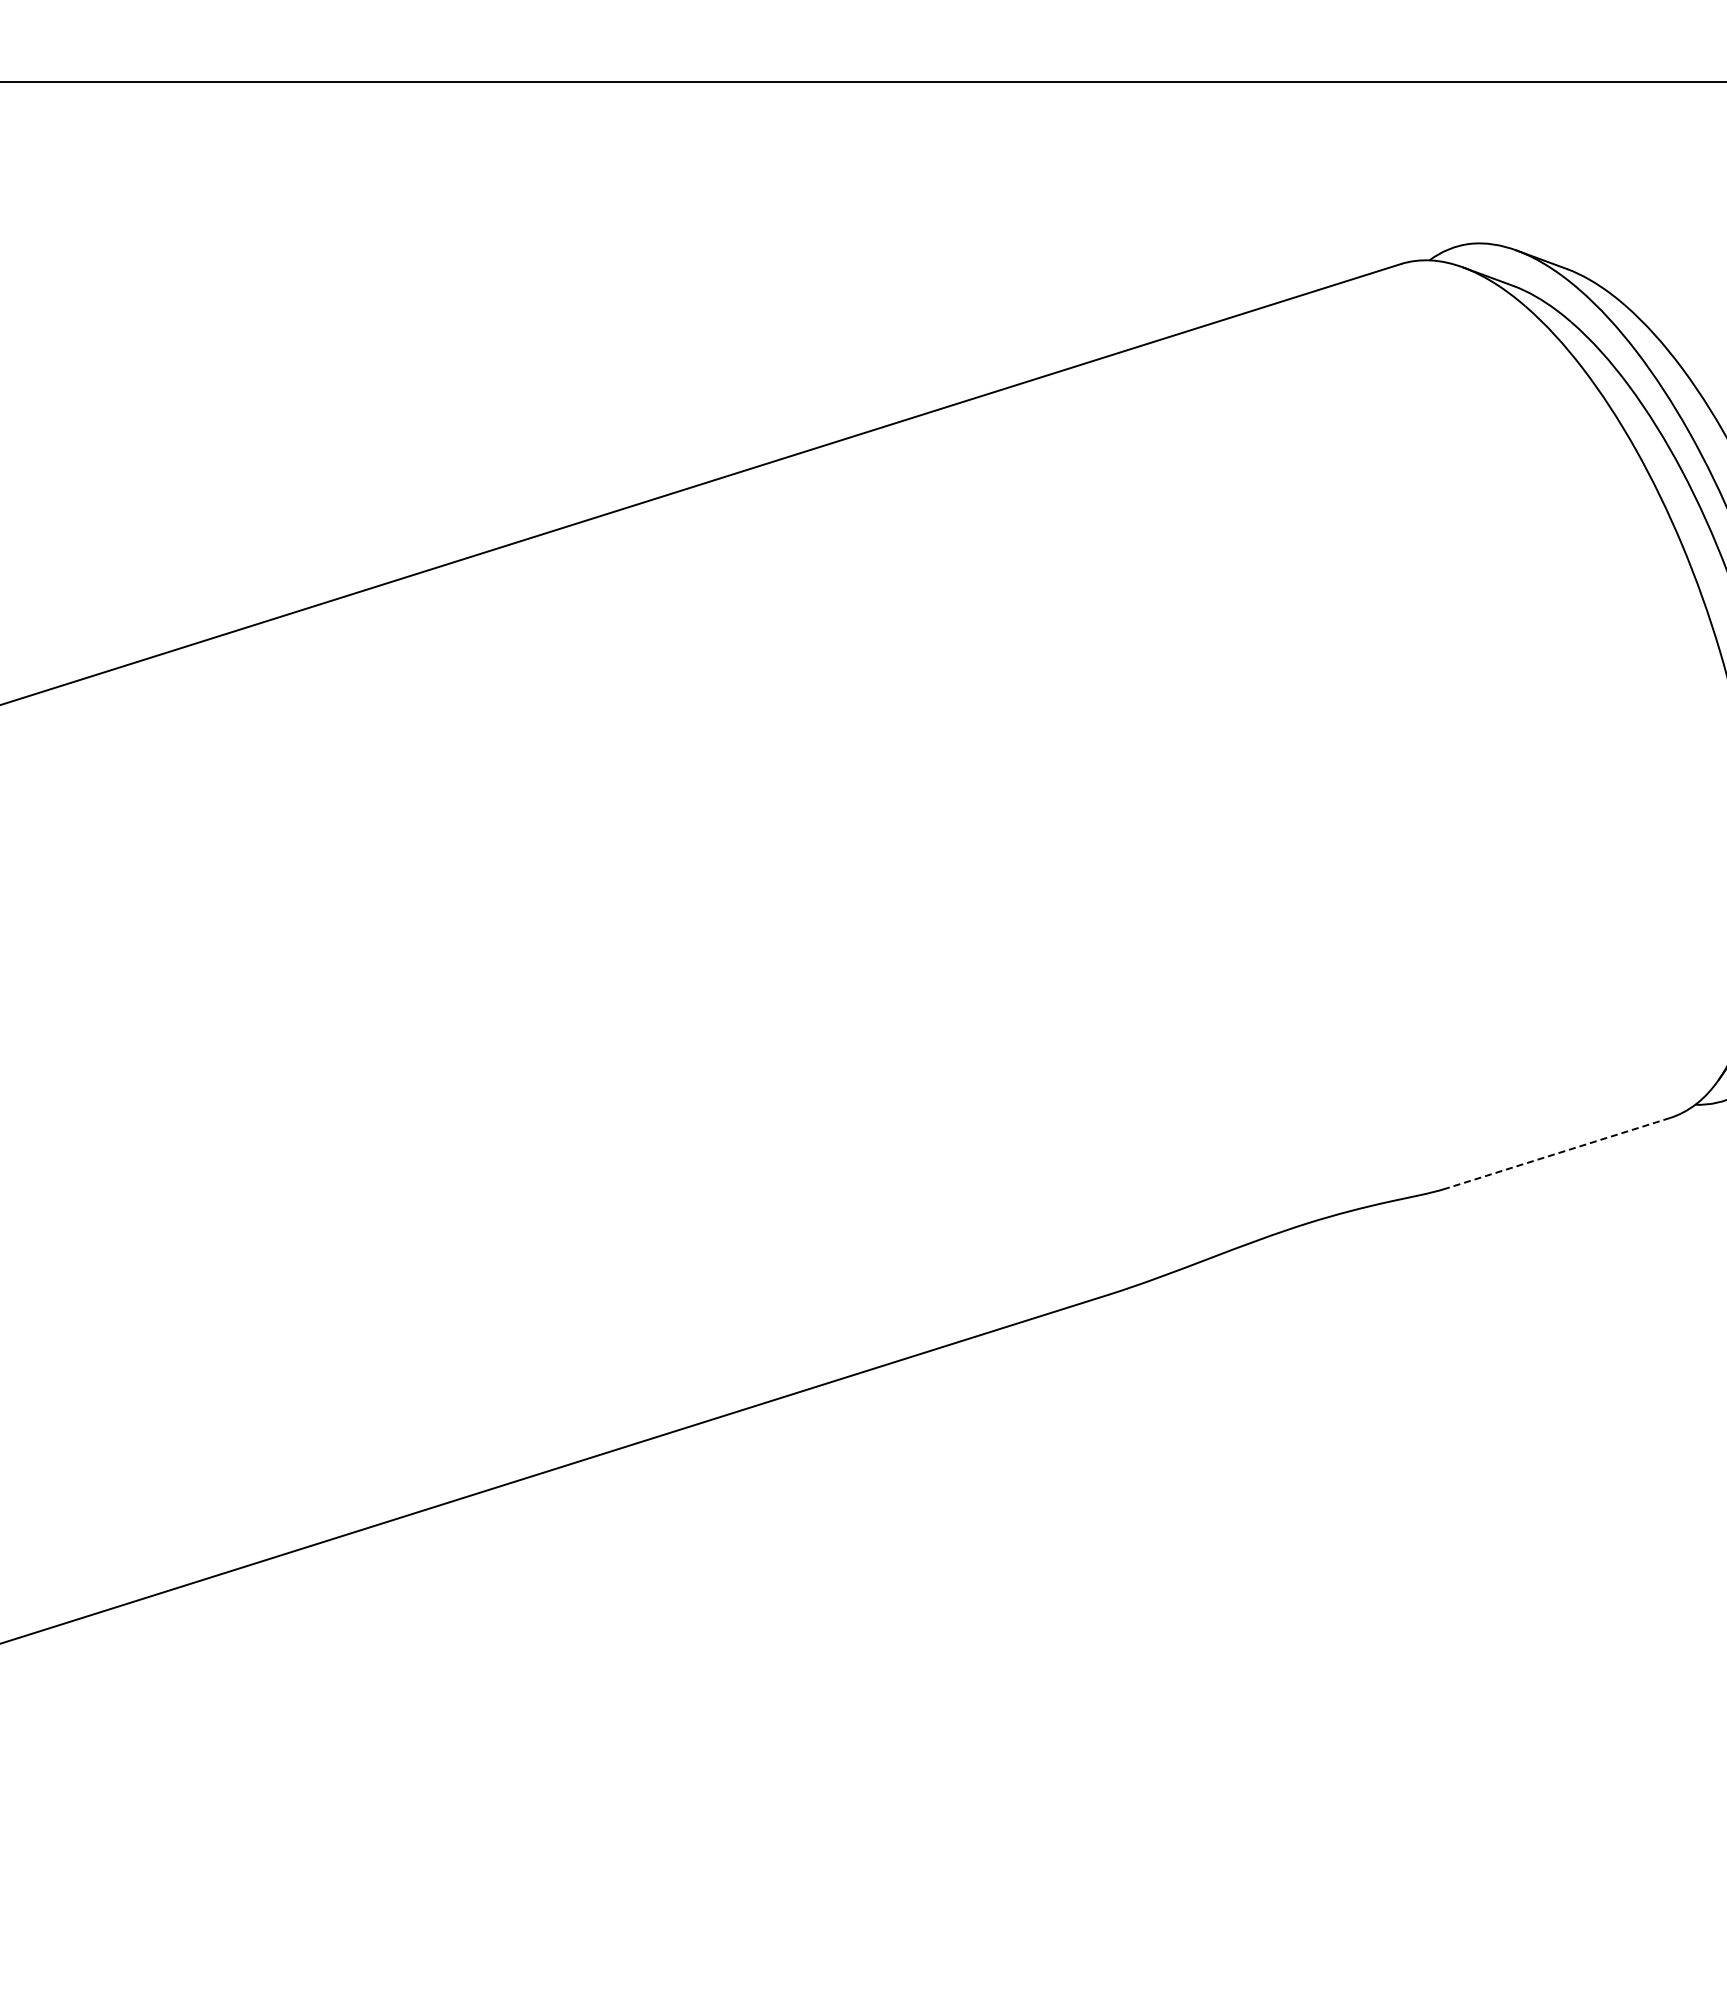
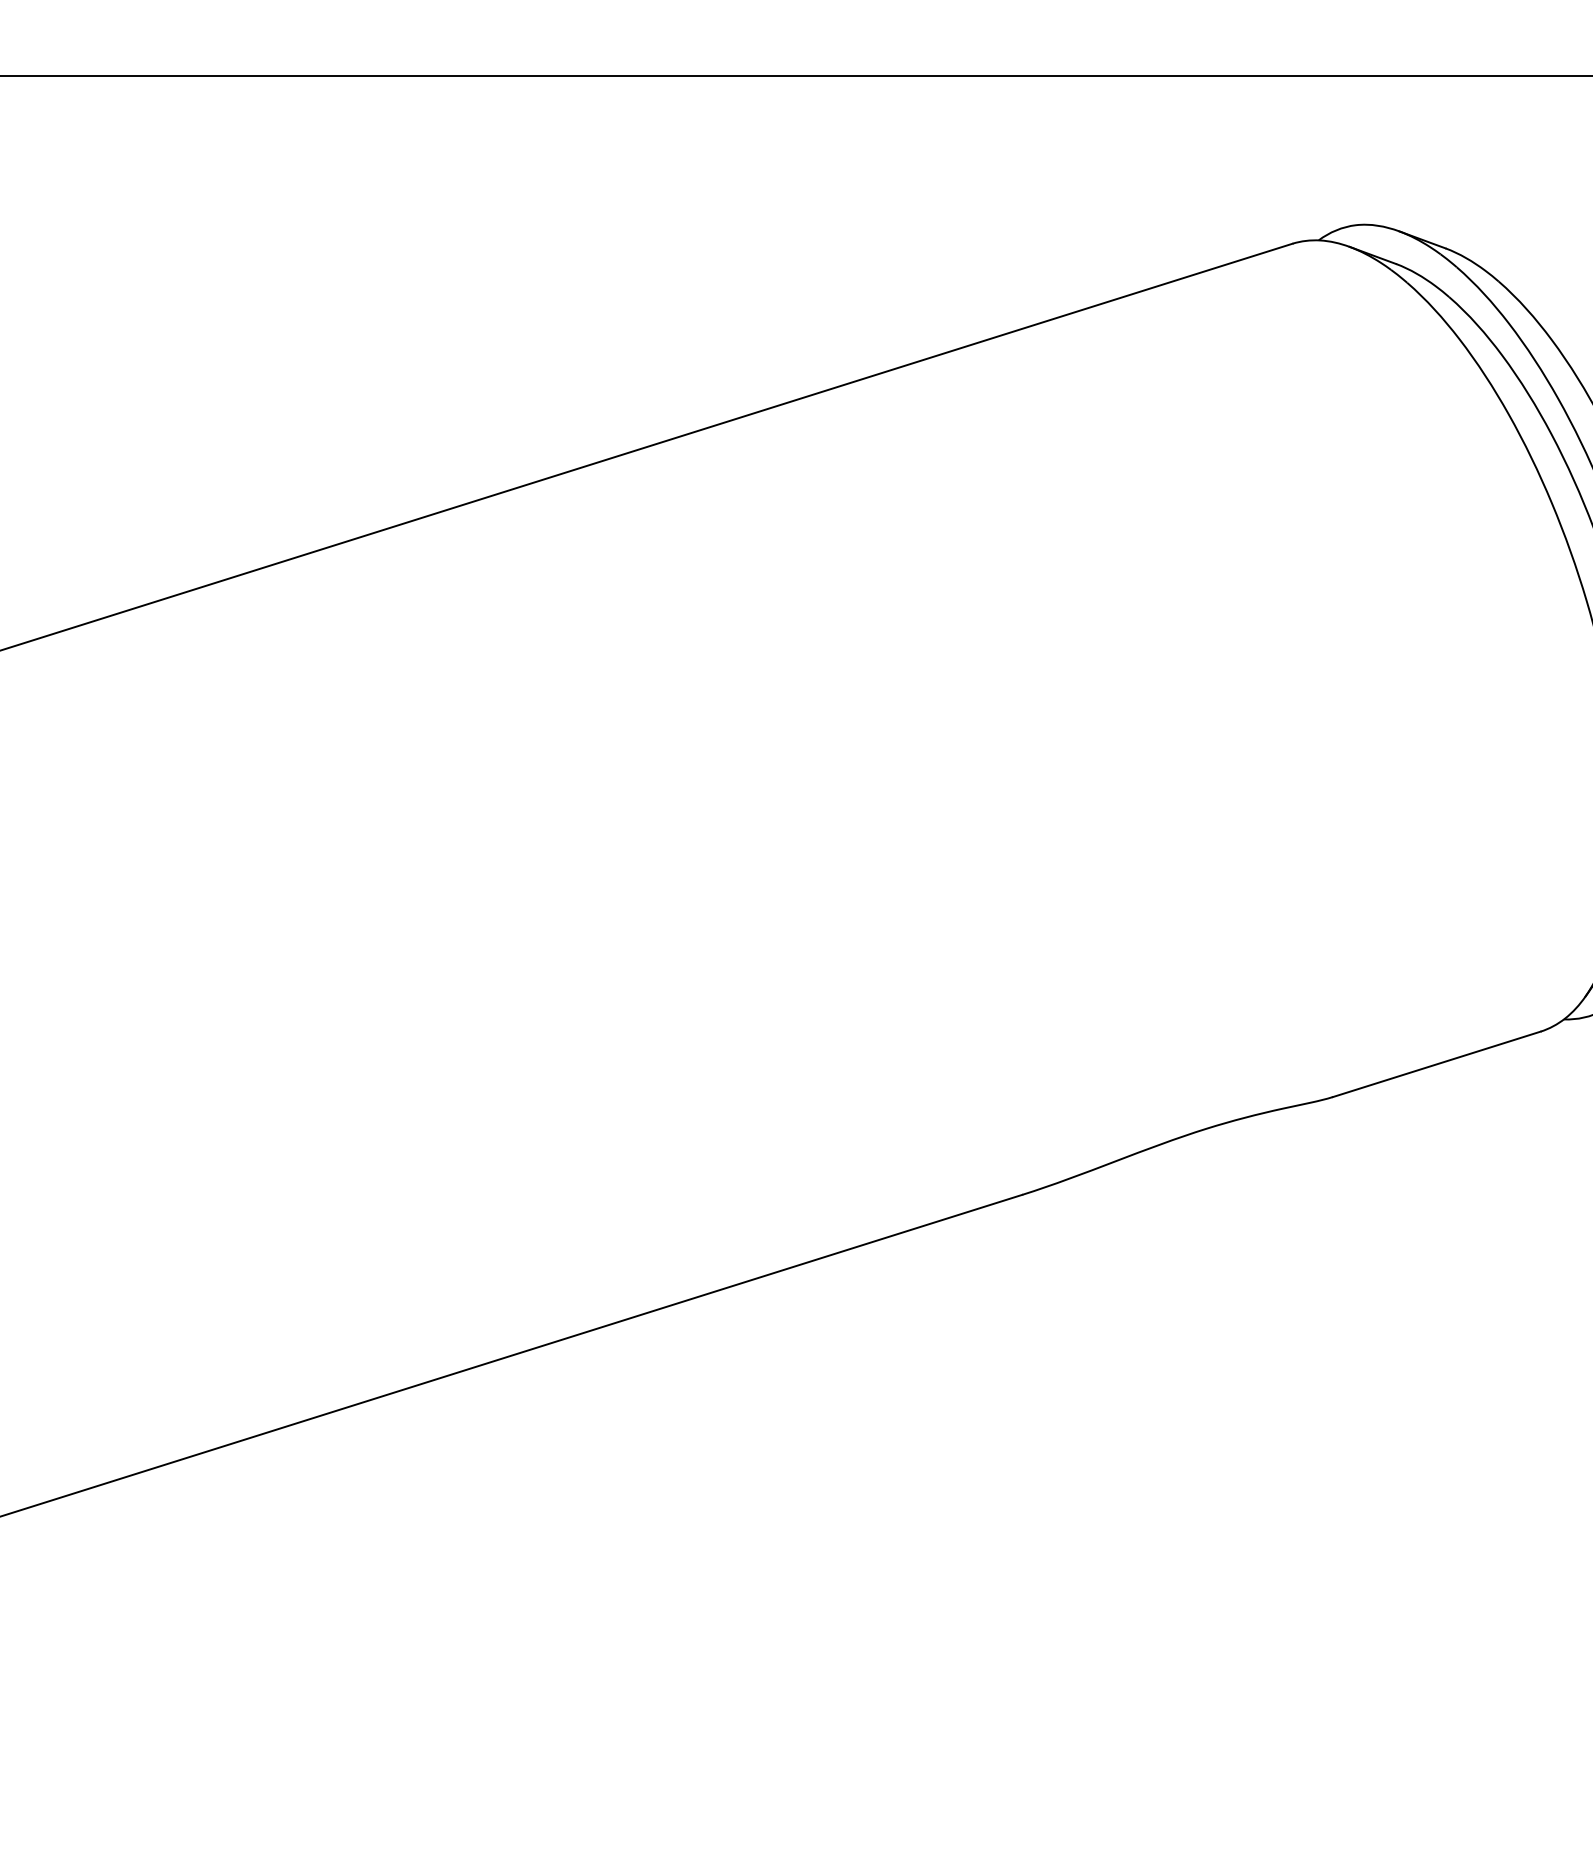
line: (1557, 1153) -> (1436, 1064), dashed -> solid

